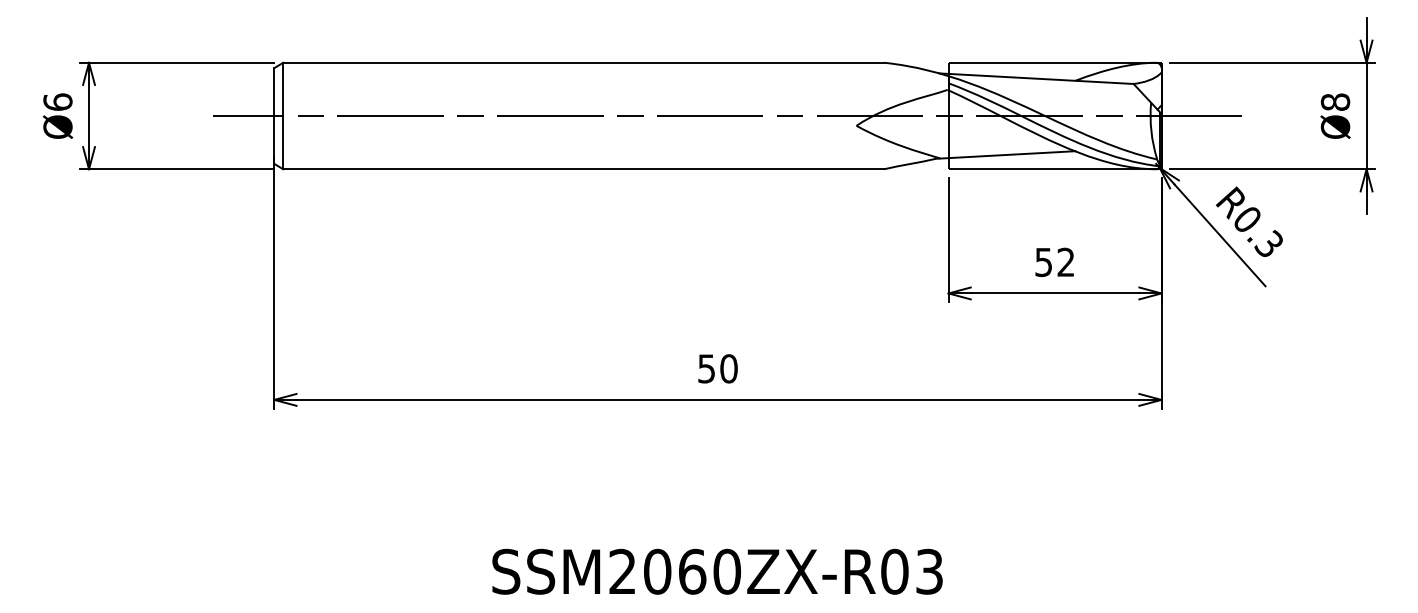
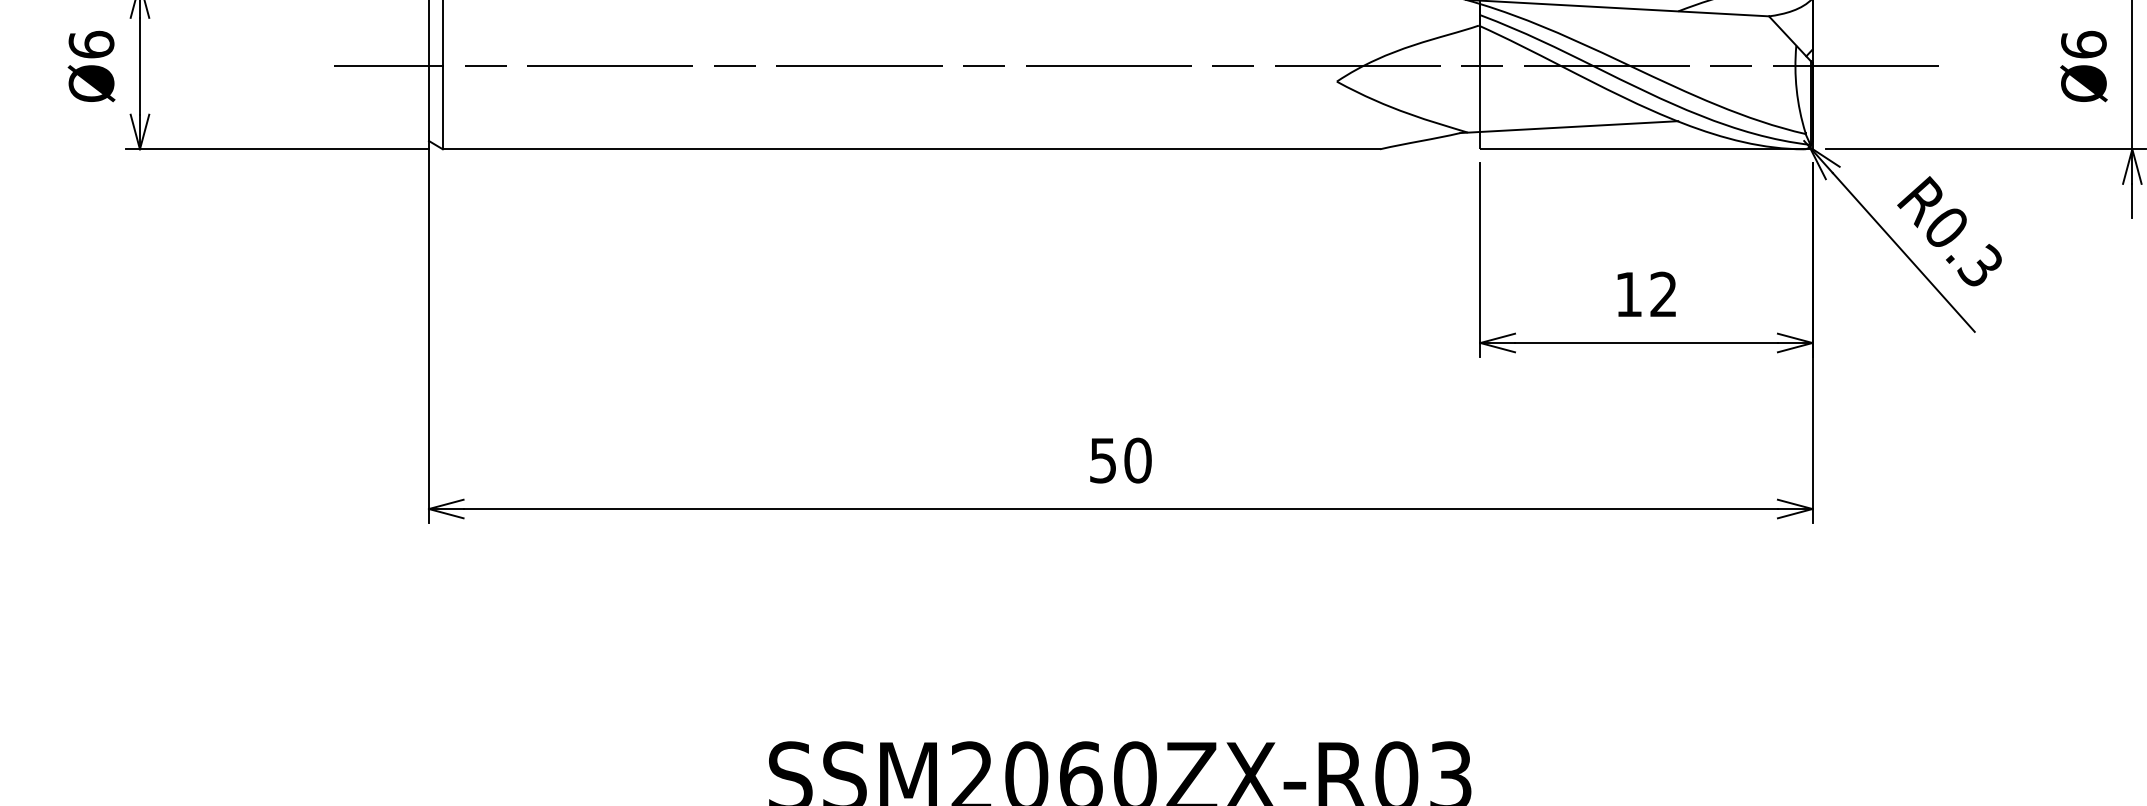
text: (1335, 101) -> (2083, 43), Ø8 -> Ø6
text: (1043, 262) -> (1628, 294), 52 -> 12

